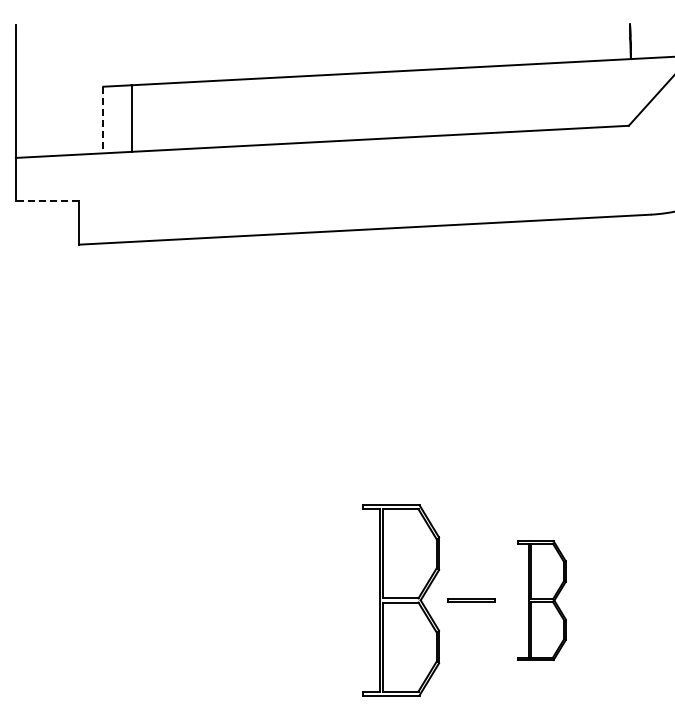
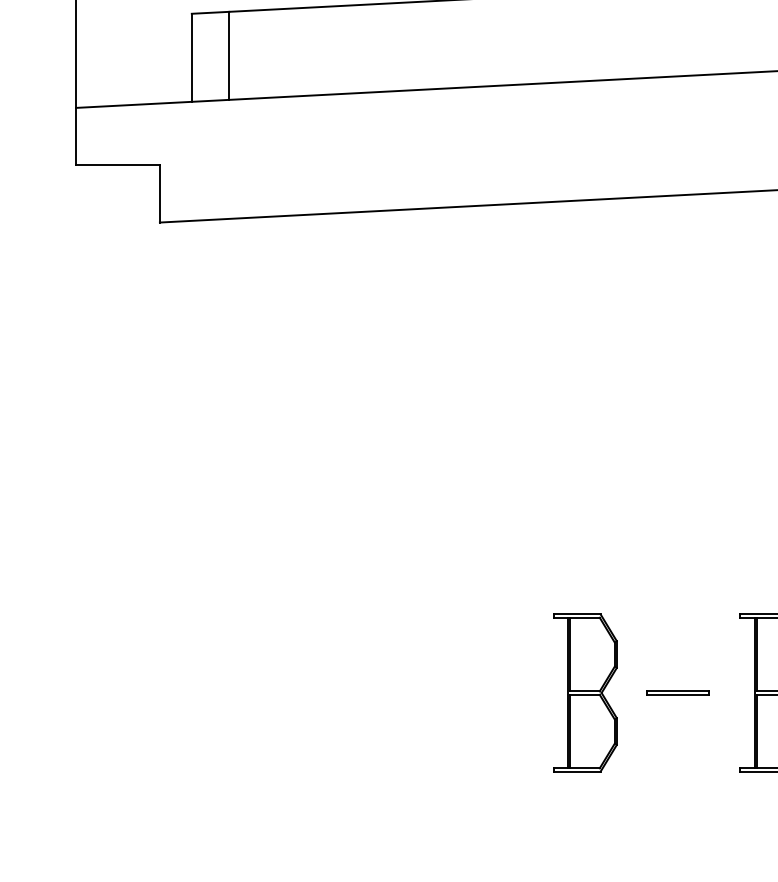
line: (103, 120) -> (192, 58), dashed -> solid
line: (47, 201) -> (118, 165), dashed -> solid
part: (400, 600) -> (584, 692), size x0.62

